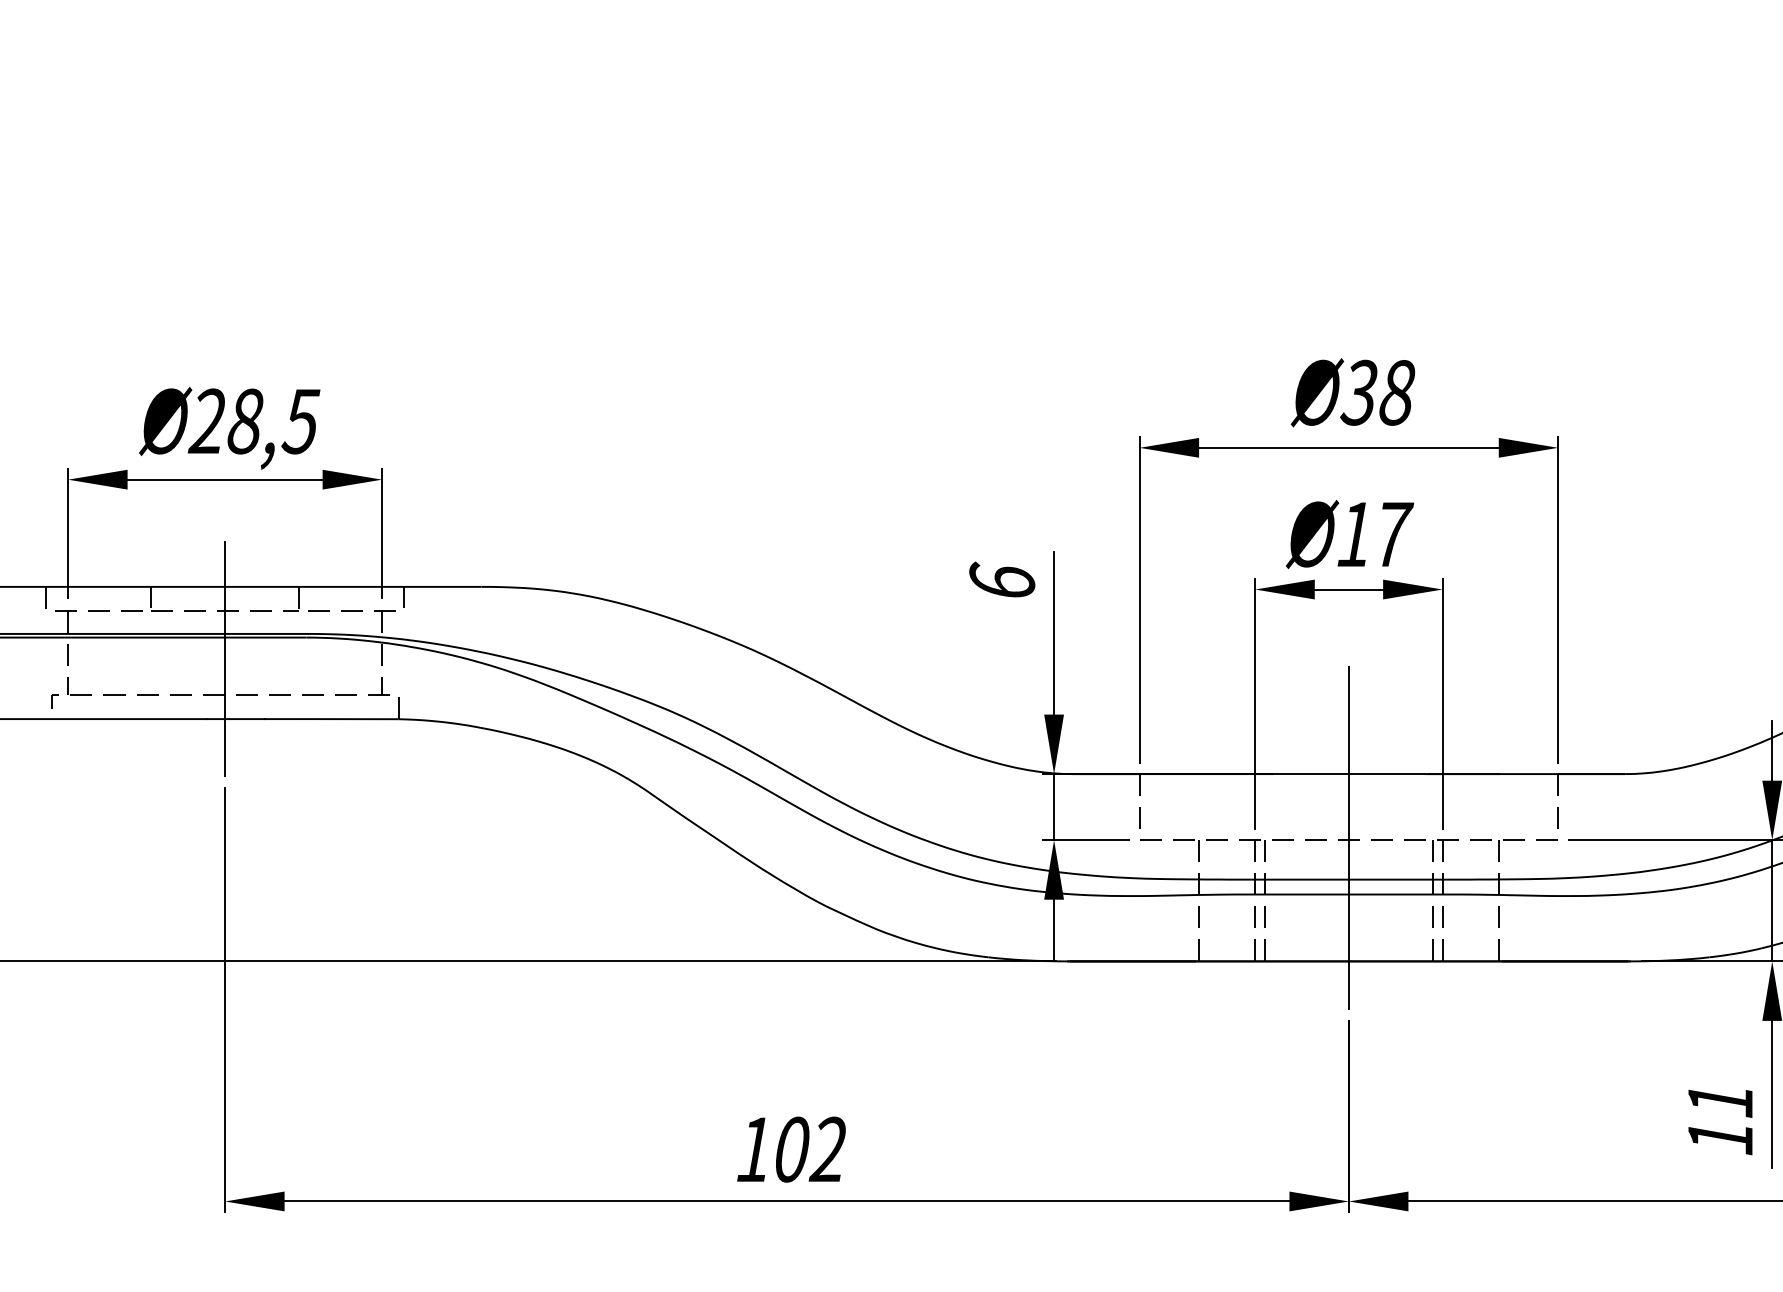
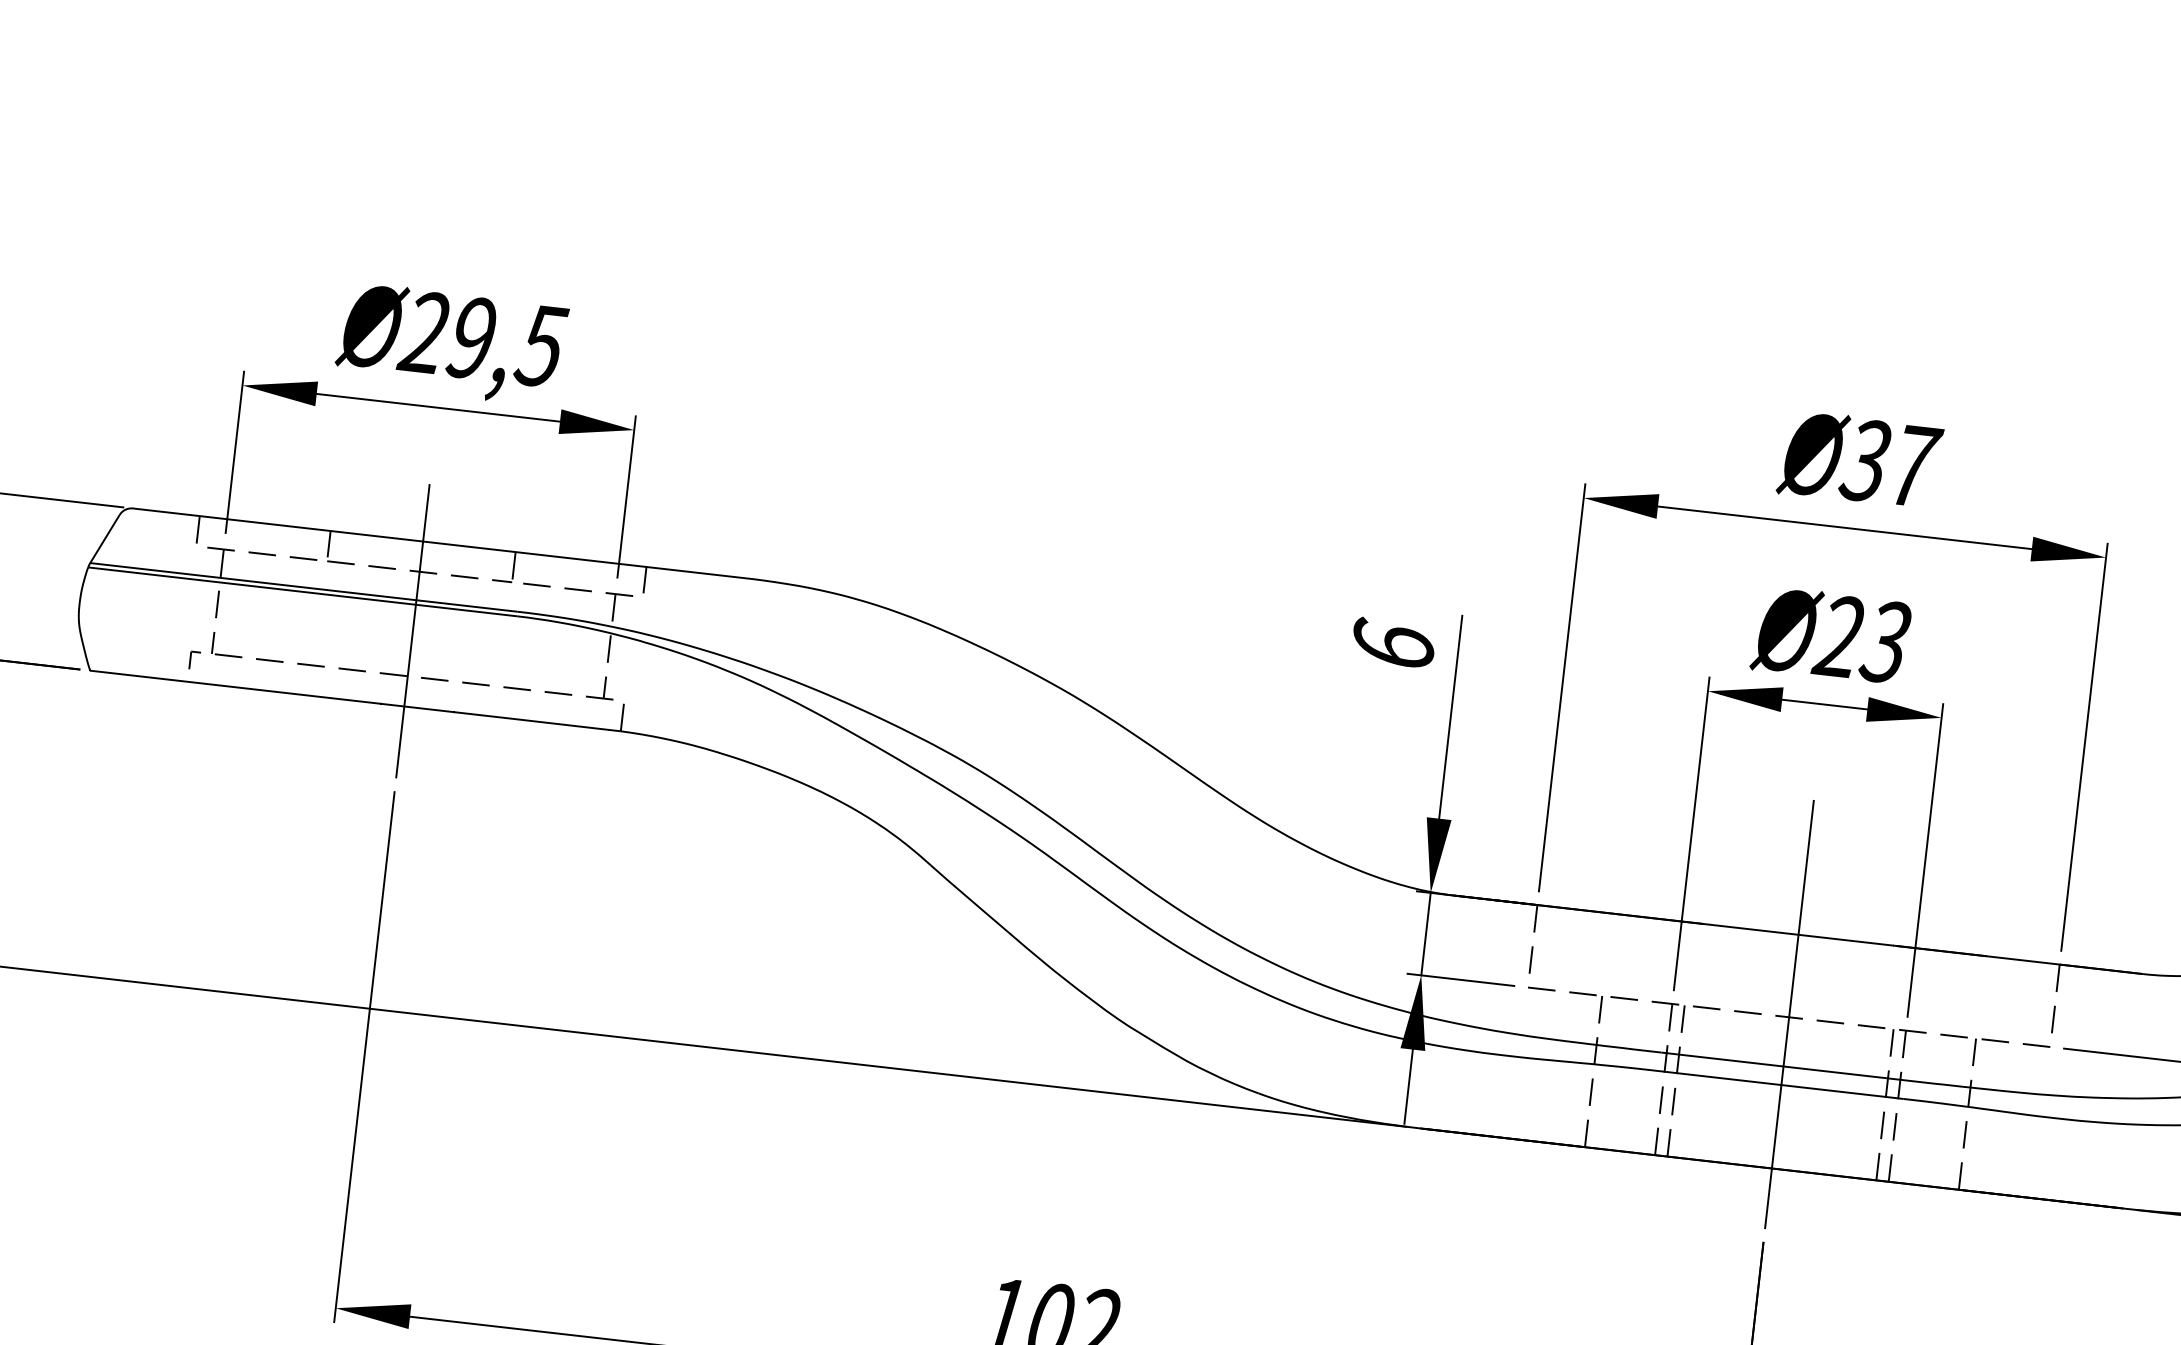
text: (1399, 392) -> (1915, 465), Ø38 -> Ø37
text: (245, 421) -> (472, 338), Ø28,5 -> Ø29,5
text: (1374, 534) -> (1864, 639), Ø17 -> Ø23

